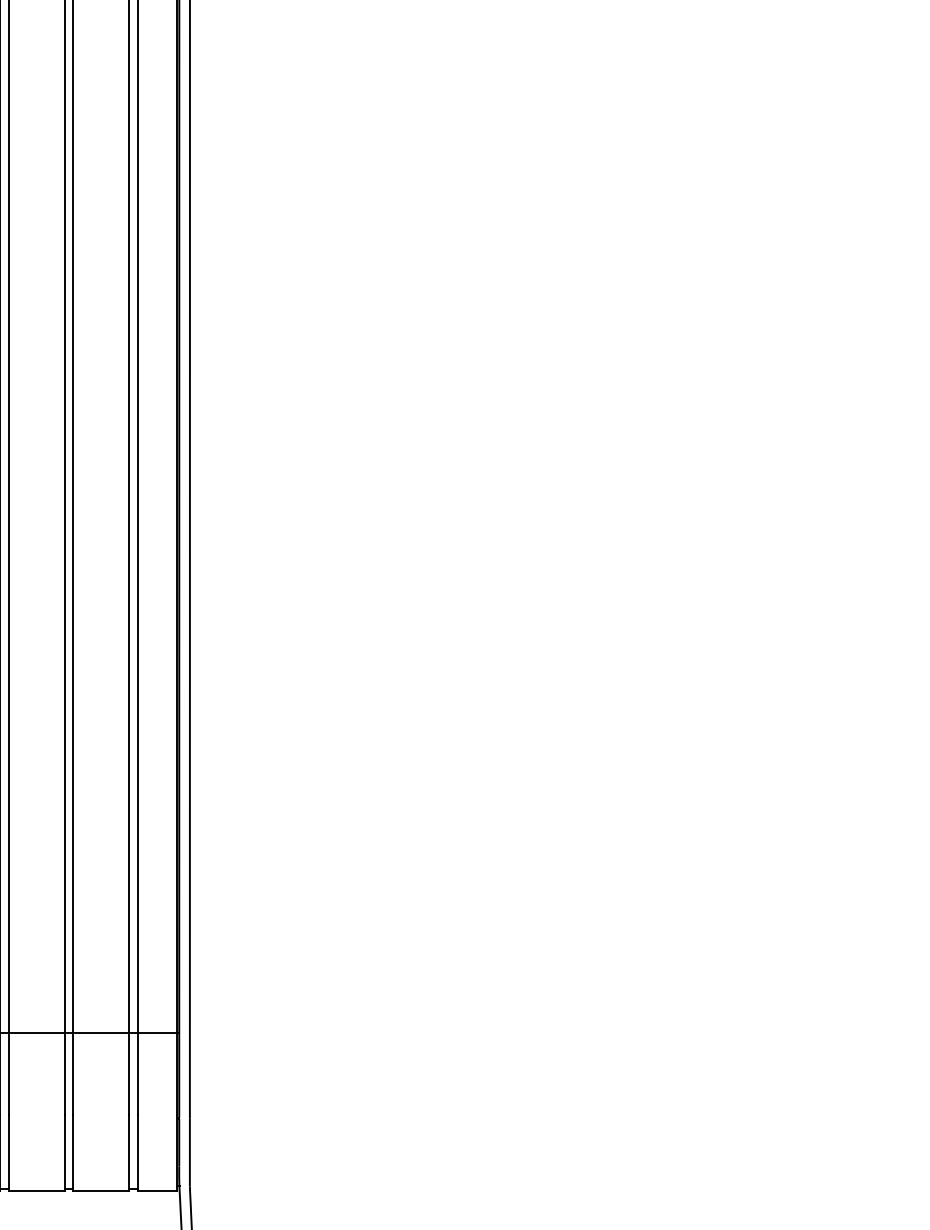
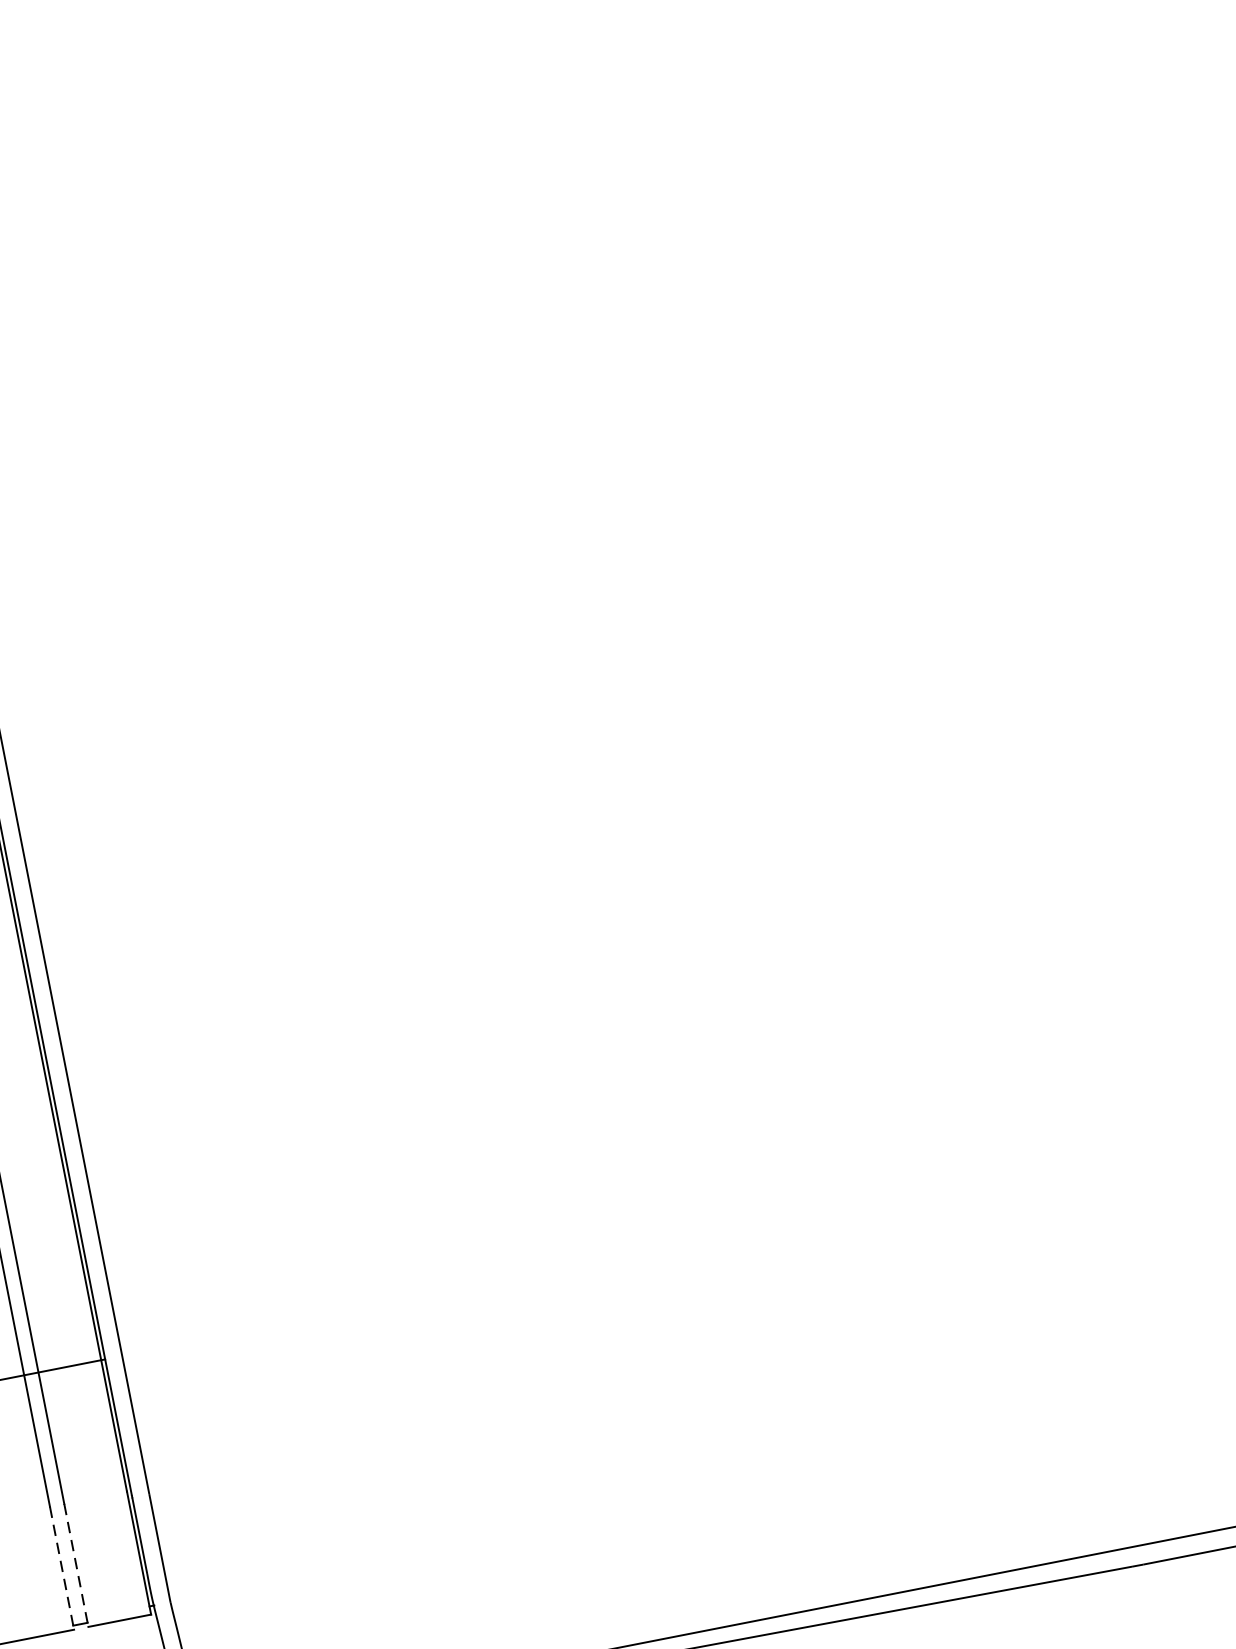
line: (128, 1153) -> (61, 1568), solid -> dashed
line: (137, 1153) -> (76, 1566), solid -> dashed

